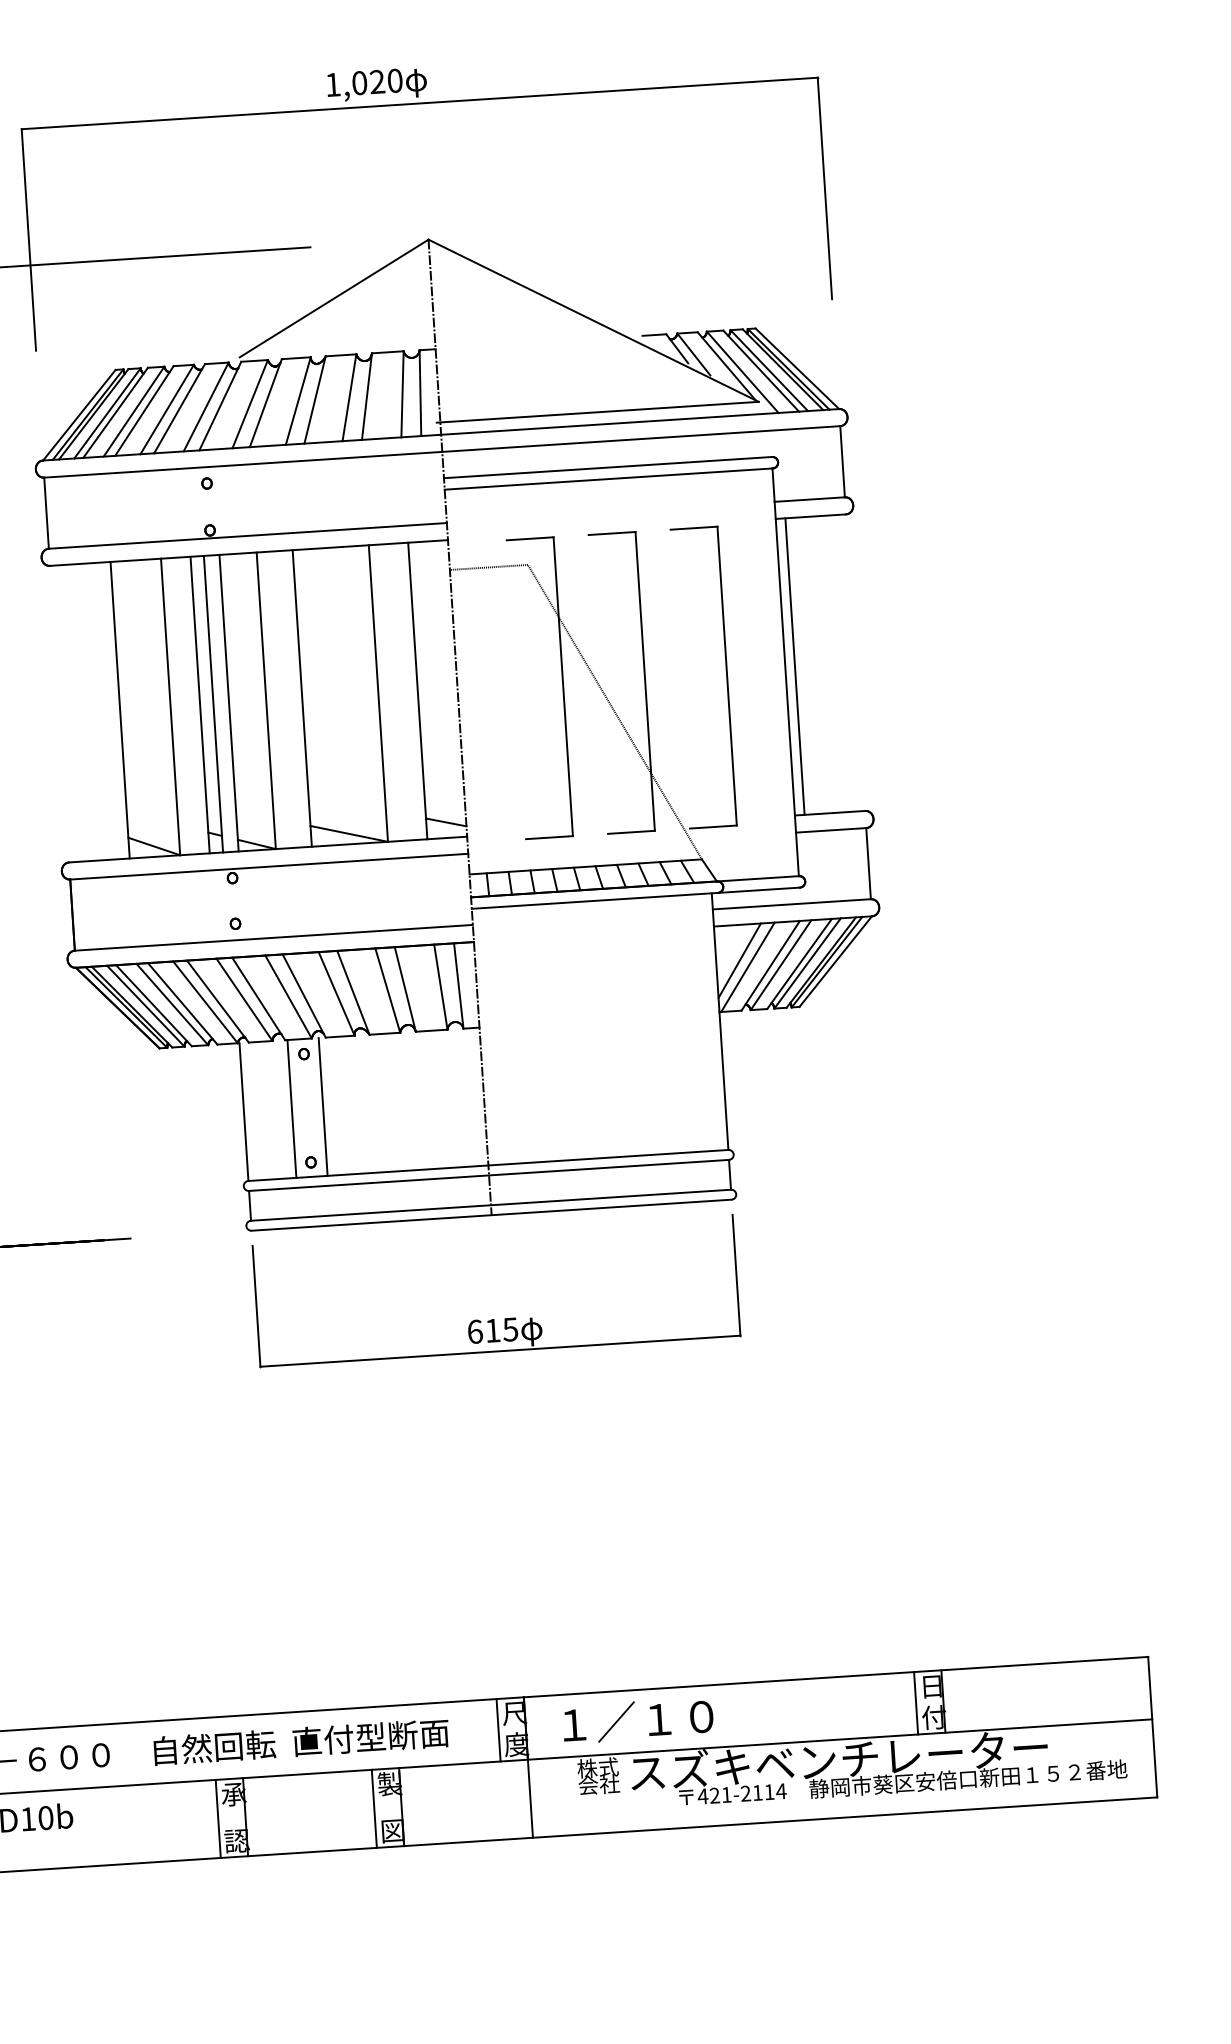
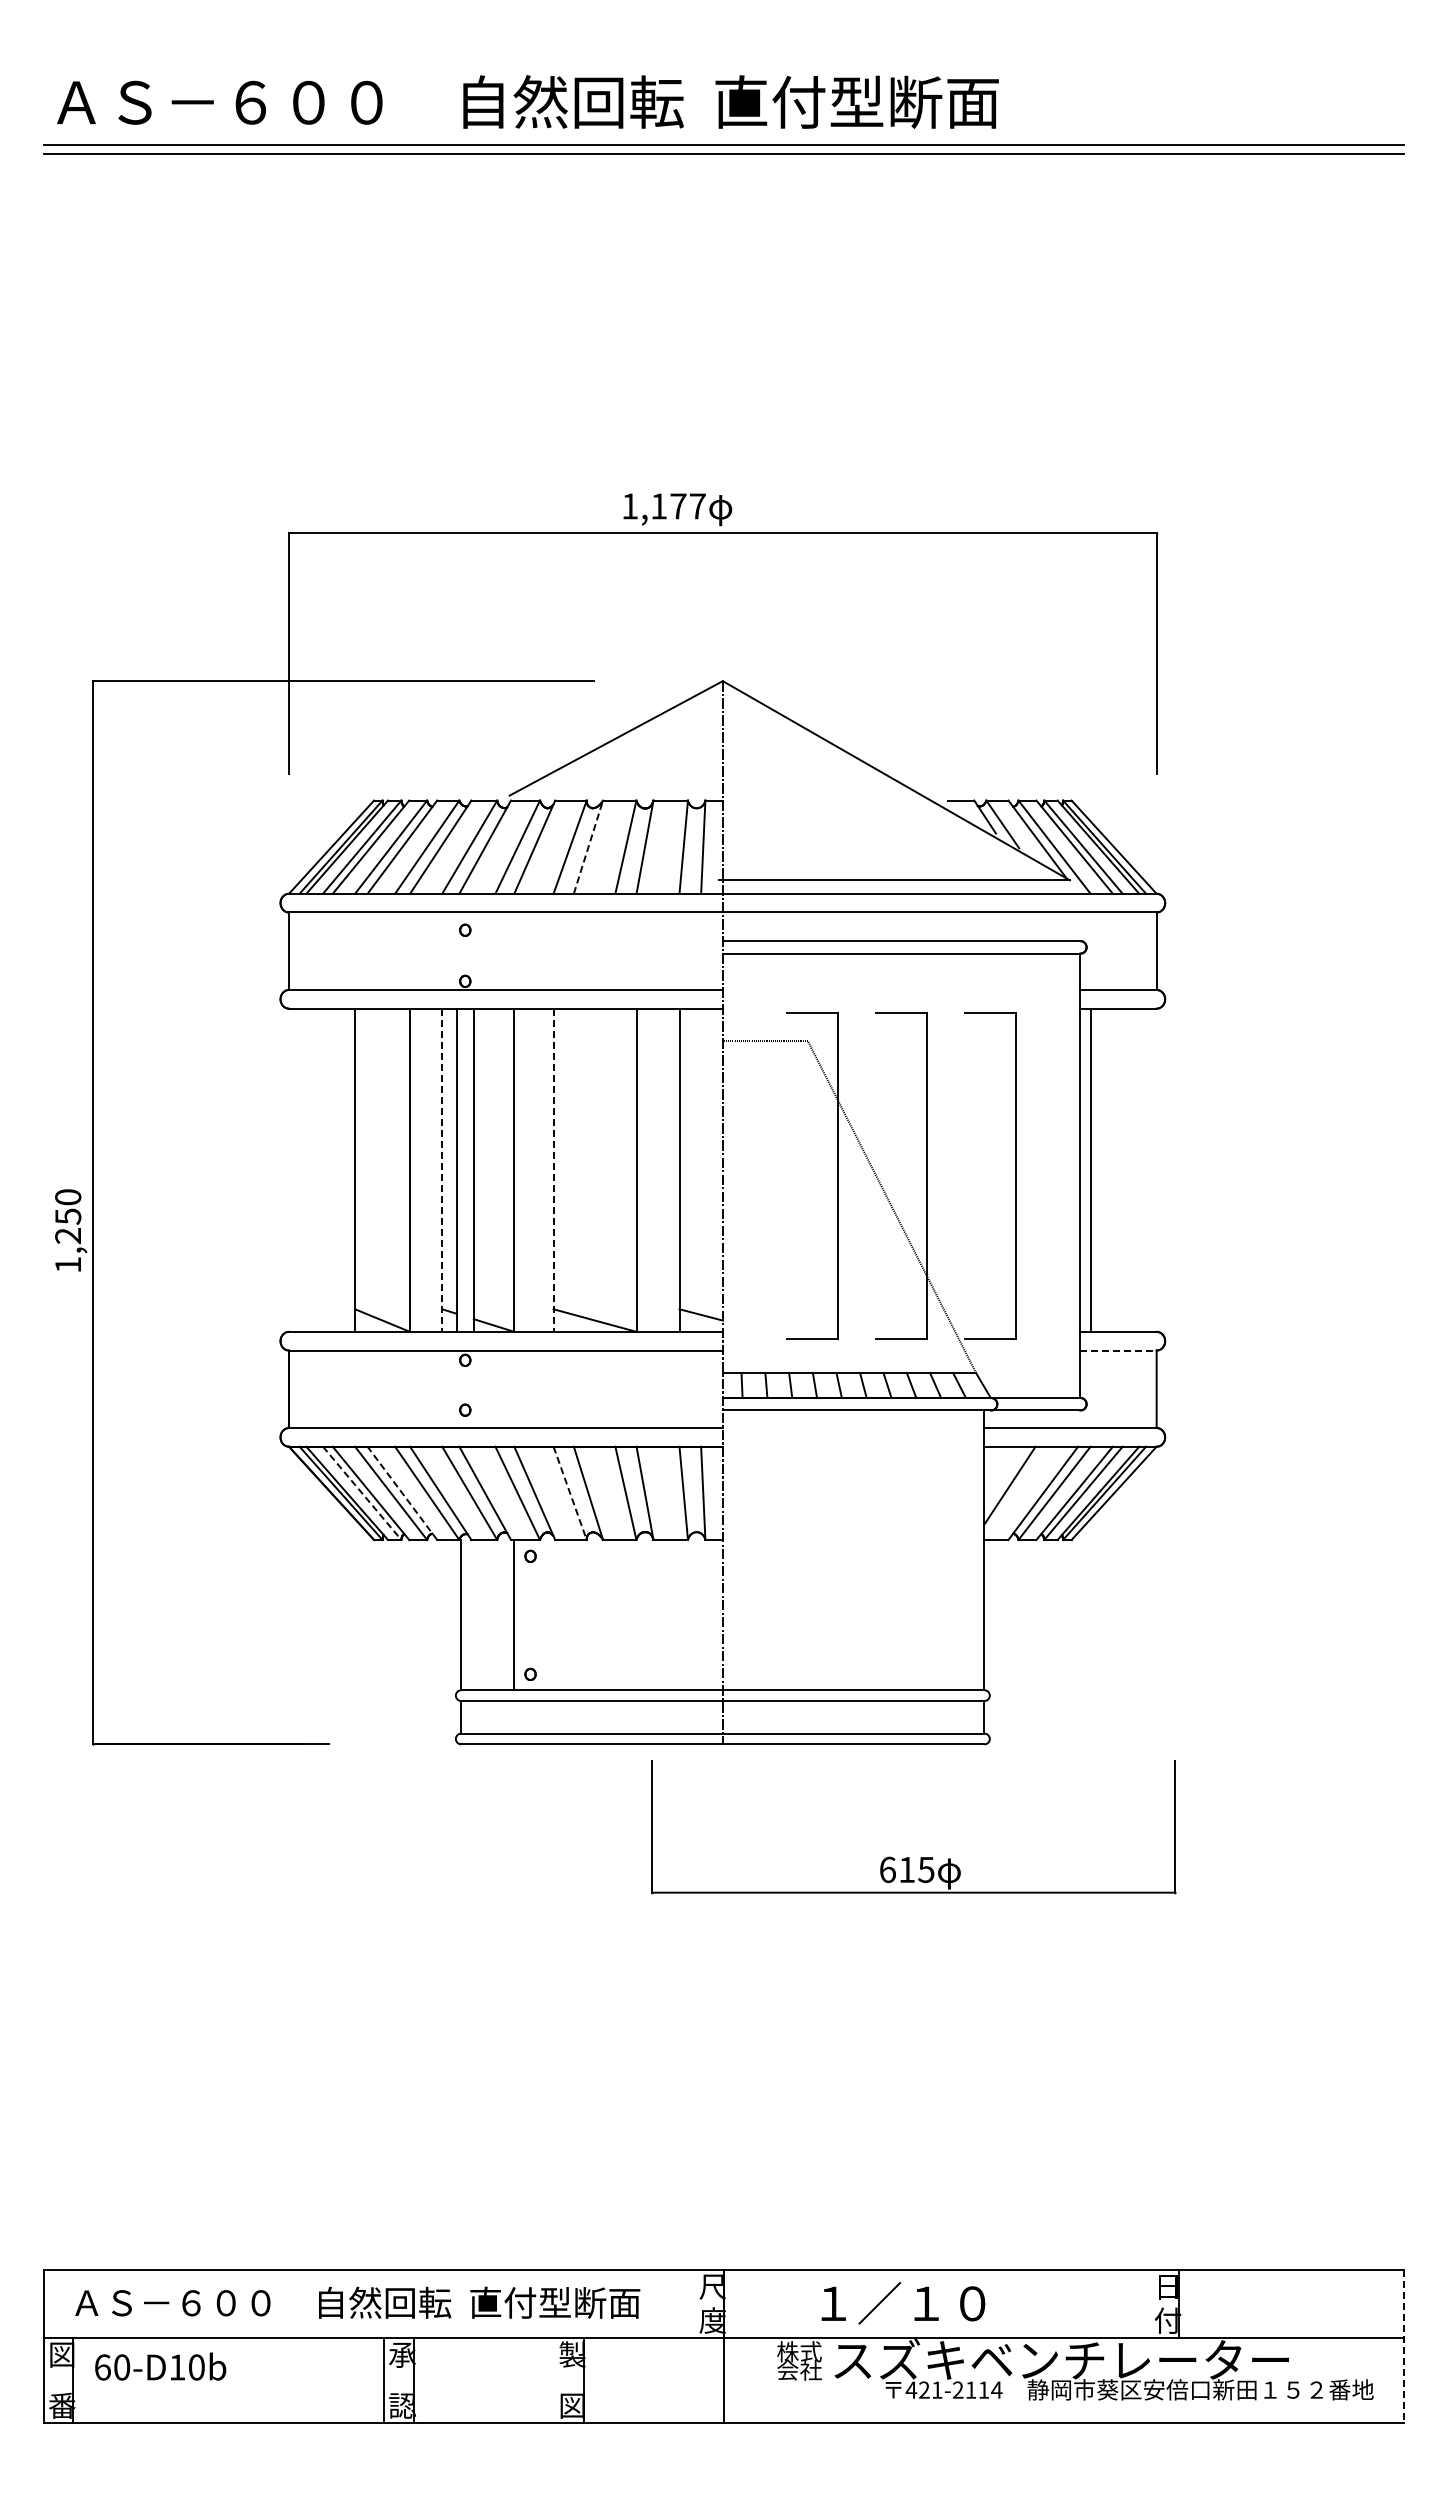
text: (377, 82) -> (678, 506), 1,020 -> 1,177
line: (315, 400) -> (588, 847), solid -> dashed
line: (302, 698) -> (553, 1170), solid -> dashed
line: (200, 705) -> (442, 1170), solid -> dashed
line: (831, 830) -> (1118, 1350), solid -> dashed
line: (747, 966) -> (1018, 1492), removed
line: (336, 994) -> (570, 1493), solid -> dashed
line: (182, 1003) -> (402, 1492), solid -> dashed
line: (146, 1006) -> (362, 1493), solid -> dashed
line: (323, 1106) -> (547, 1614), removed
part: (494, 1319) -> (909, 1857), moved
line: (916, 1702) -> (1149, 2303), removed
text: (638, 1720) -> (903, 2303), moved
line: (1152, 1727) -> (1404, 2346), solid -> dashed
line: (498, 1729) -> (694, 2303), removed
line: (374, 1808) -> (553, 2380), removed

